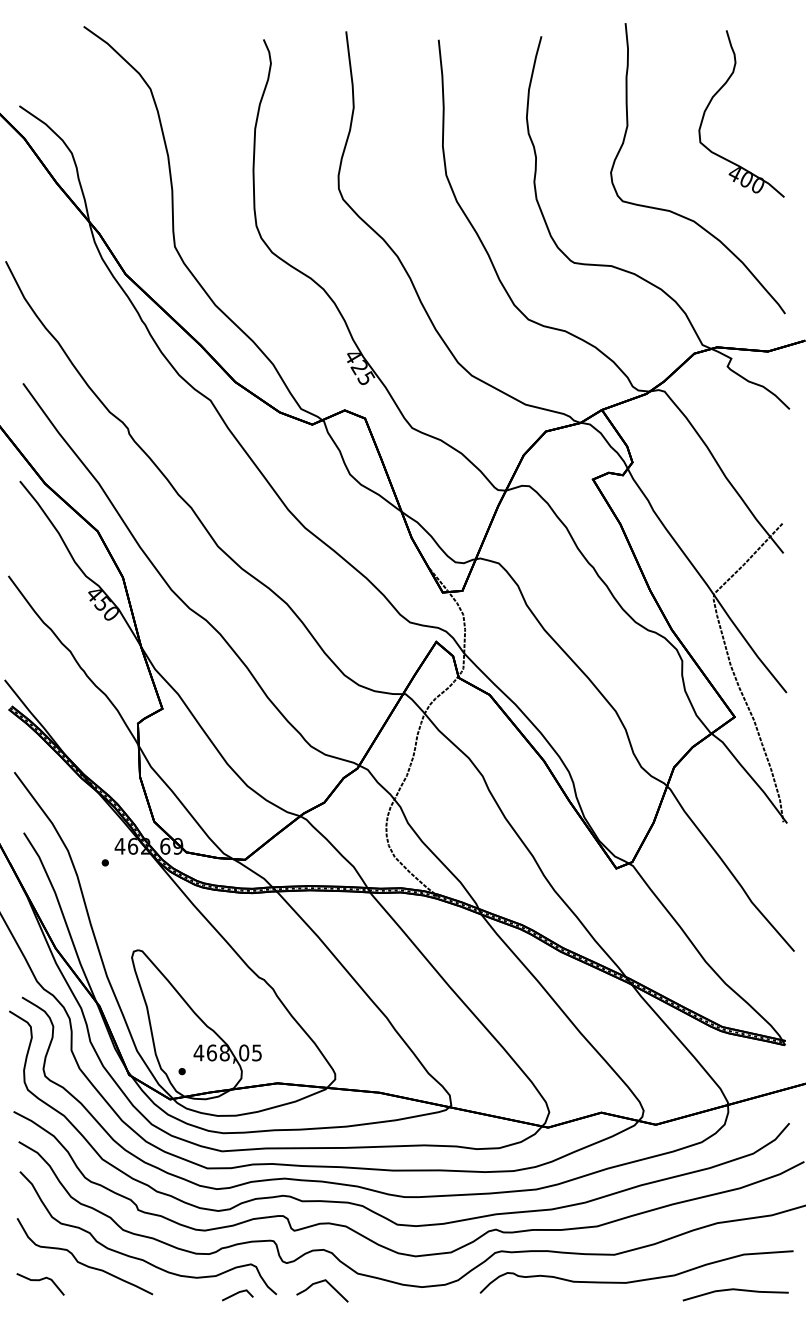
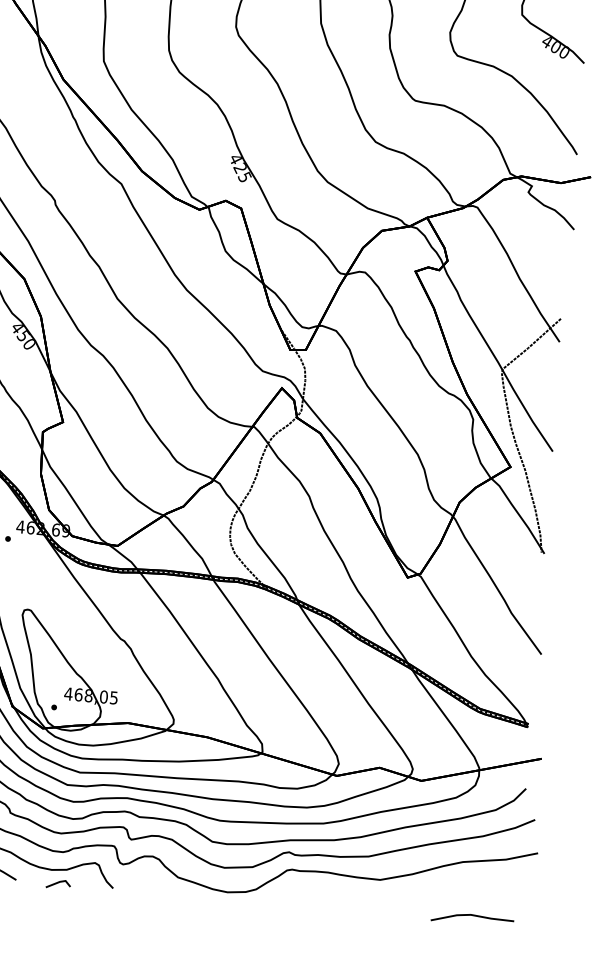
curve: (639, 1279) -> (398, 900), removed
line: (322, 1282) -> (149, 882), removed
line: (237, 1294) -> (58, 883), moved

